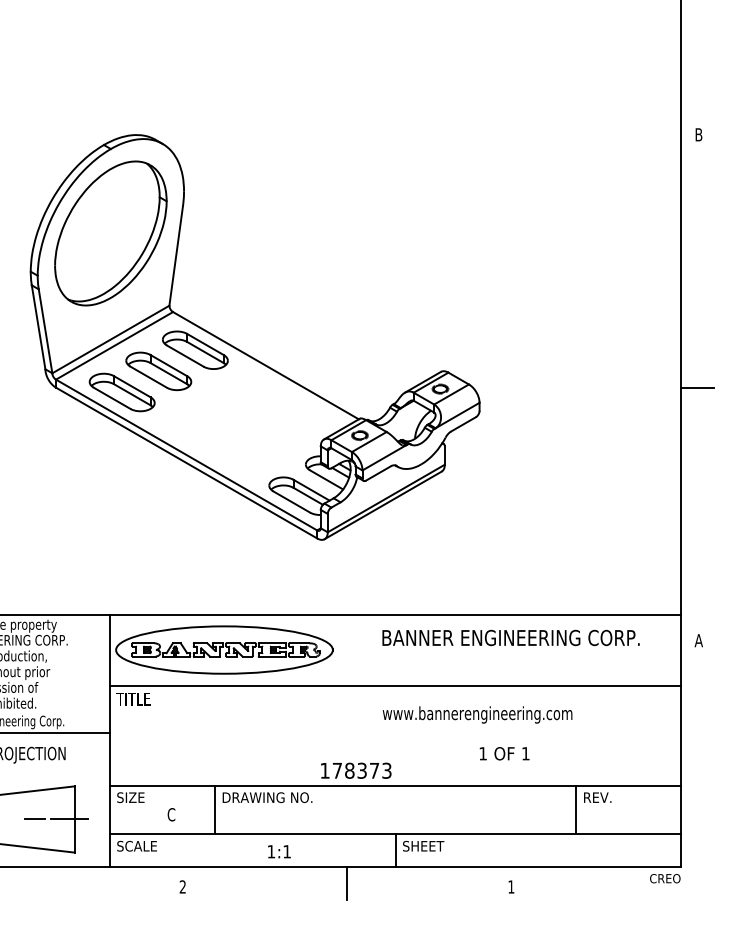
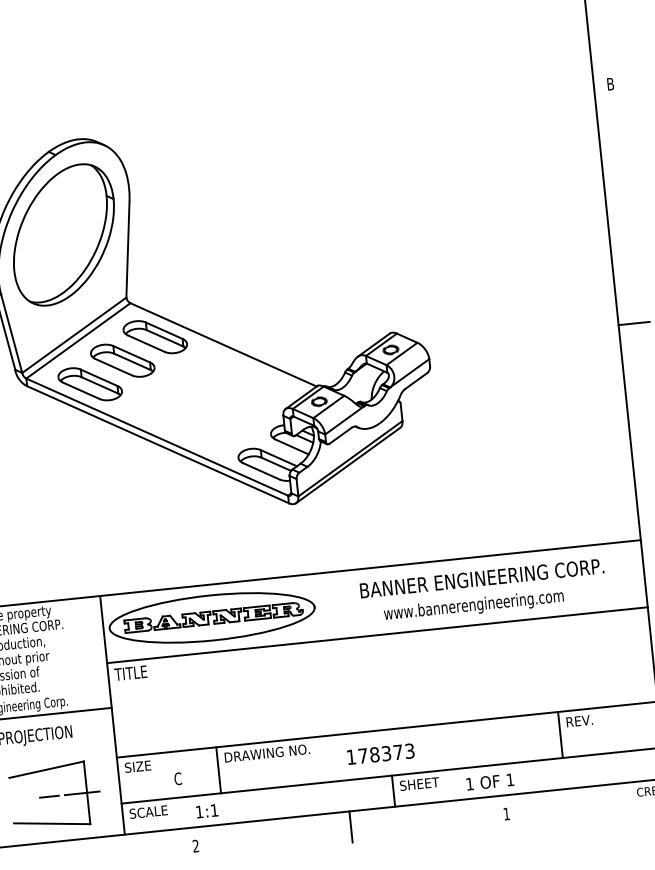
text: (477, 714) -> (473, 605), moved
text: (504, 753) -> (490, 781), moved
text: (356, 770) -> (381, 753), moved
text: (279, 851) -> (207, 811), moved

